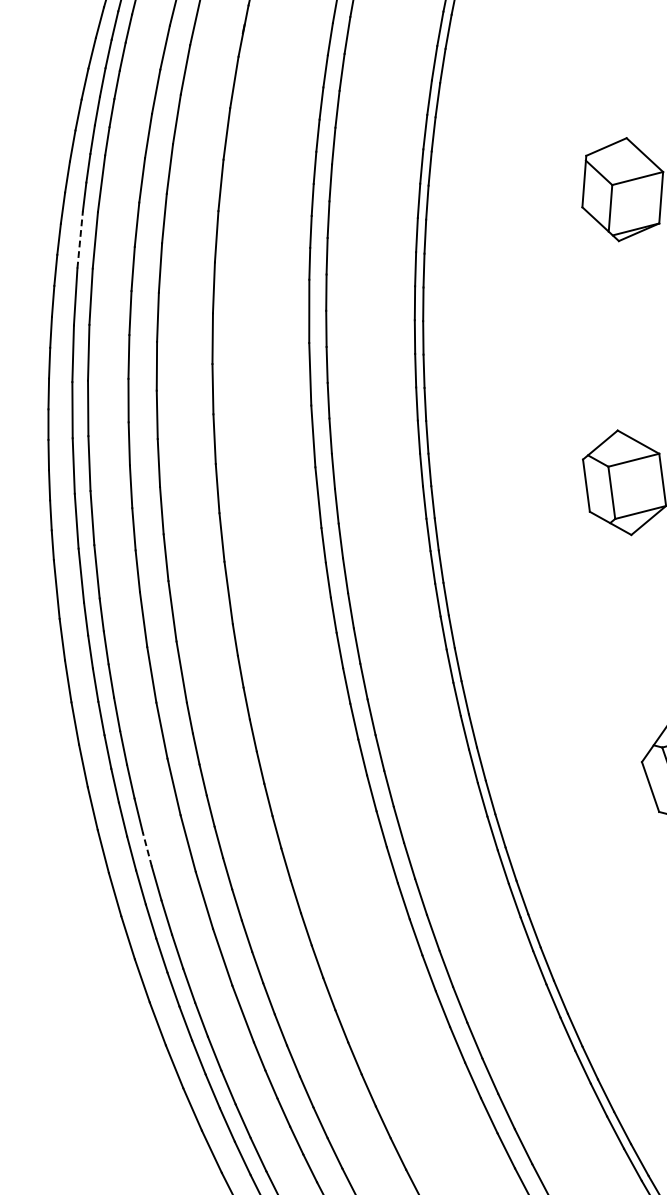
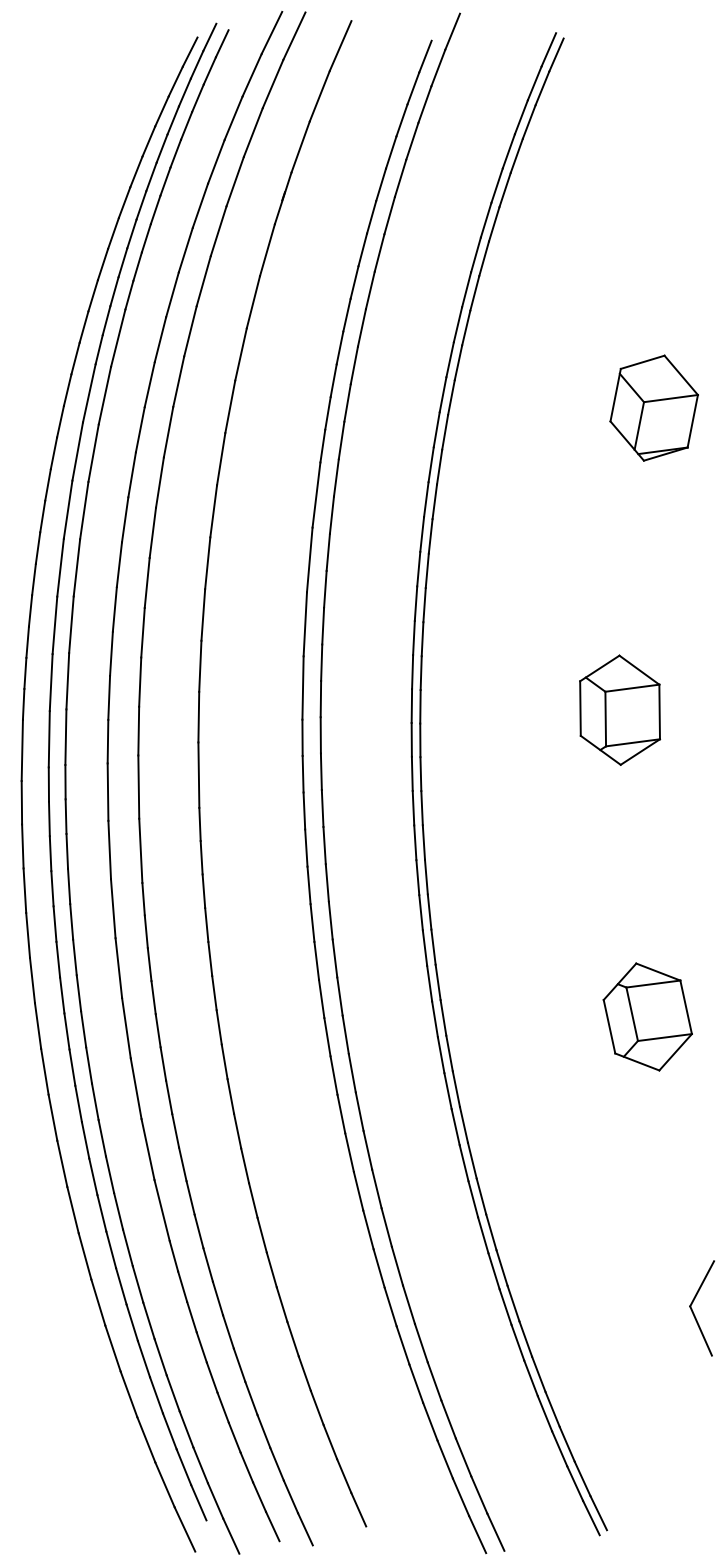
line: (80, 240) -> (89, 393), dashed -> solid
line: (147, 848) -> (83, 1028), dashed -> solid

